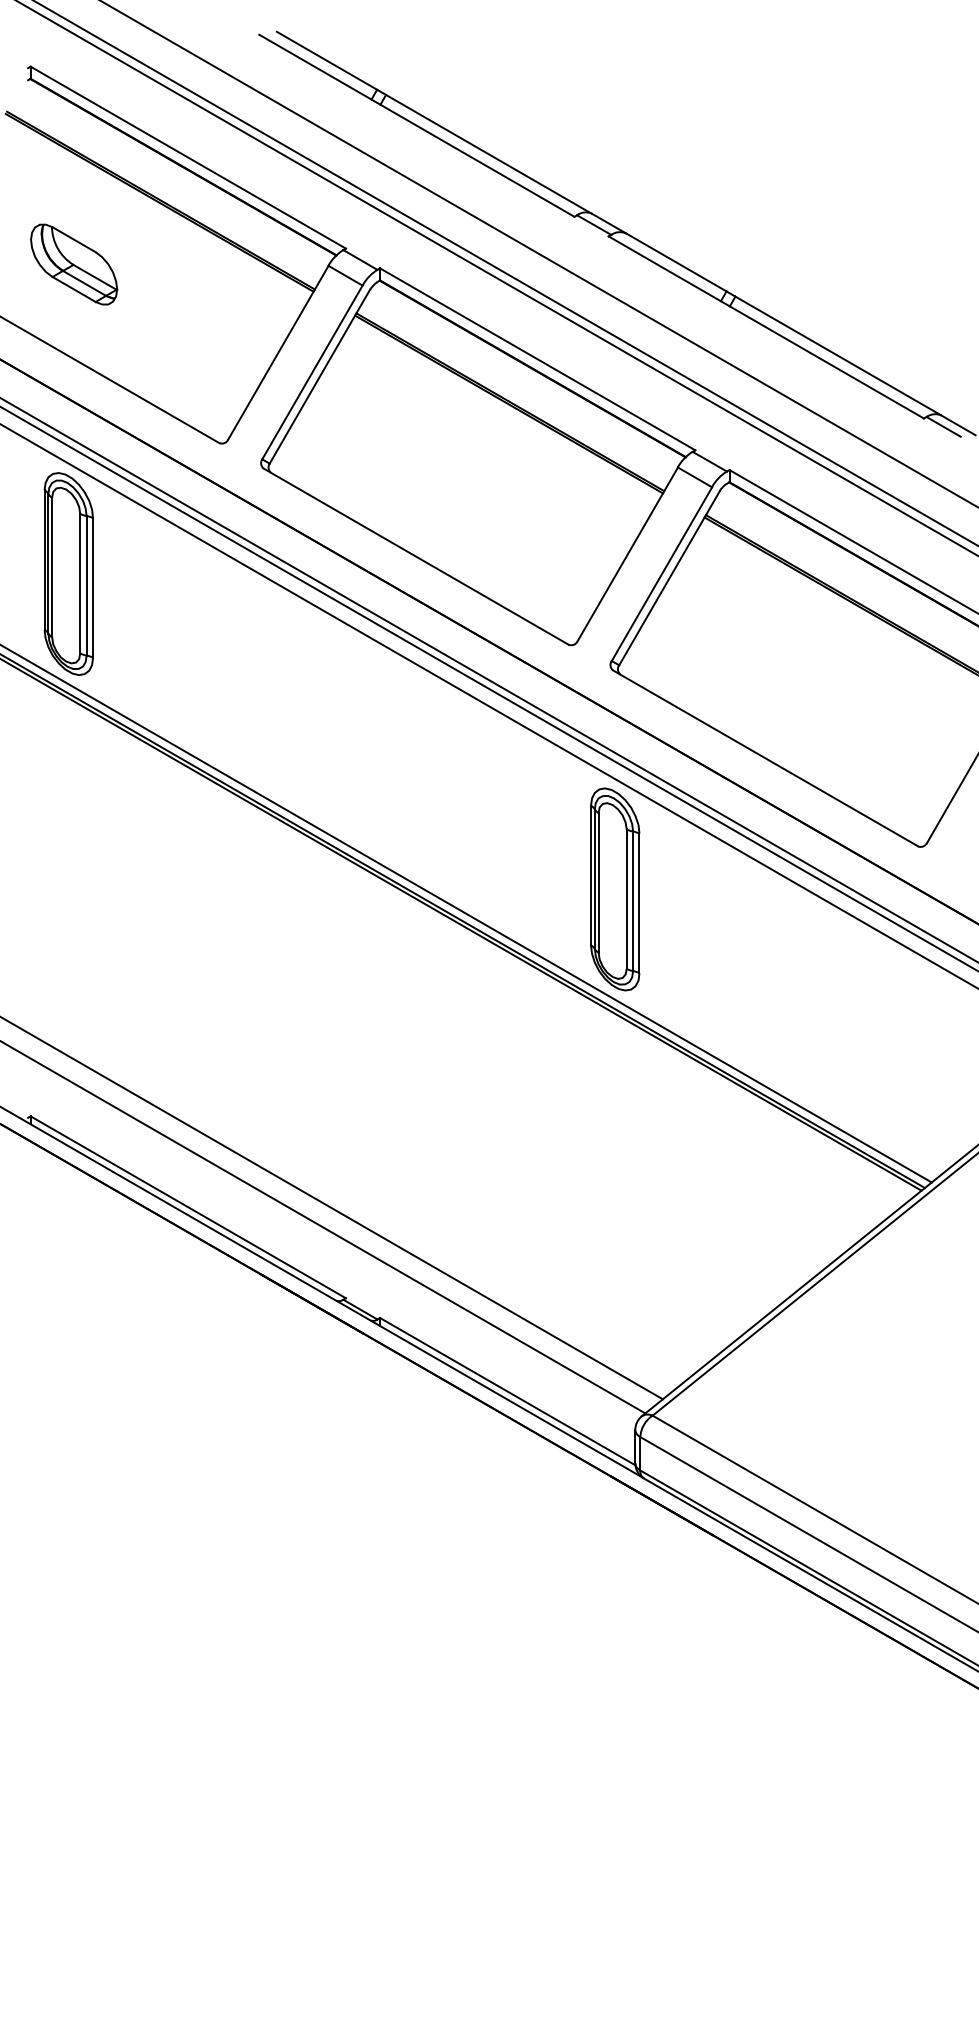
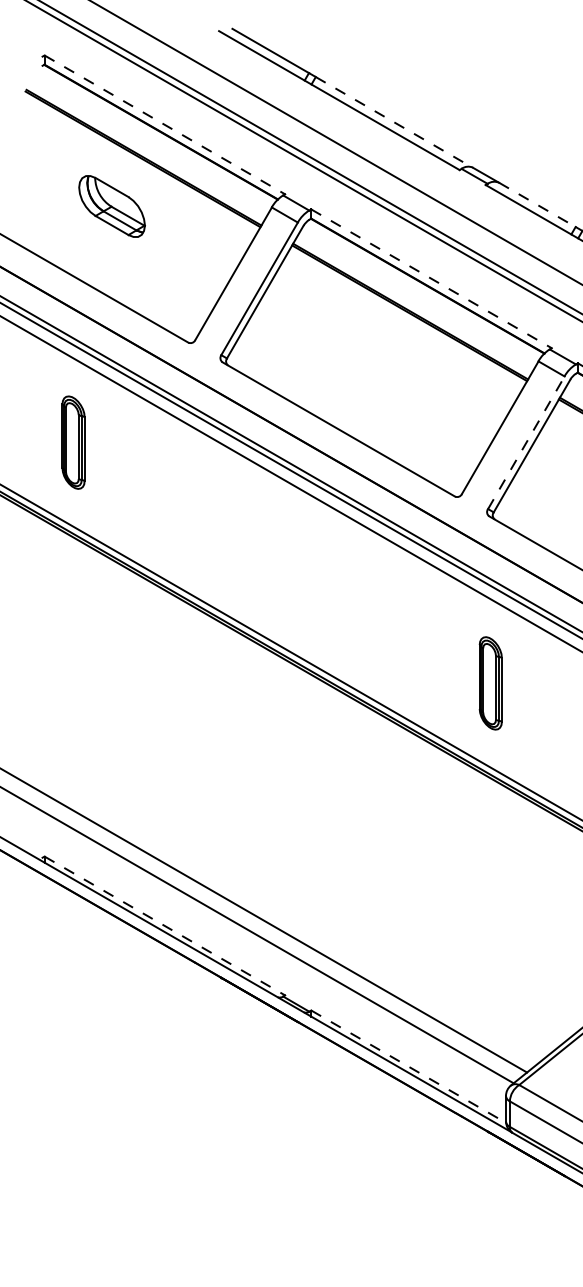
line: (488, 154) -> (393, 122), solid -> dashed
line: (188, 157) -> (165, 124), solid -> dashed
line: (676, 262) -> (537, 204), solid -> dashed
part: (74, 264) -> (112, 206), moved
line: (537, 359) -> (431, 278), solid -> dashed
part: (68, 573) -> (73, 442), size x0.6
line: (662, 573) -> (526, 442), solid -> dashed
part: (615, 889) -> (490, 683), size x0.6
line: (188, 1207) -> (165, 926), solid -> dashed
line: (508, 1391) -> (409, 1066), solid -> dashed

